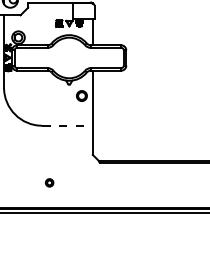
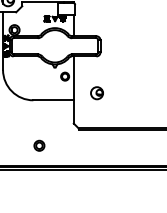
part: (121, 116) -> (96, 92), added
line: (67, 125) -> (53, 100), dashed -> solid
part: (49, 182) -> (39, 145), size x1.67

